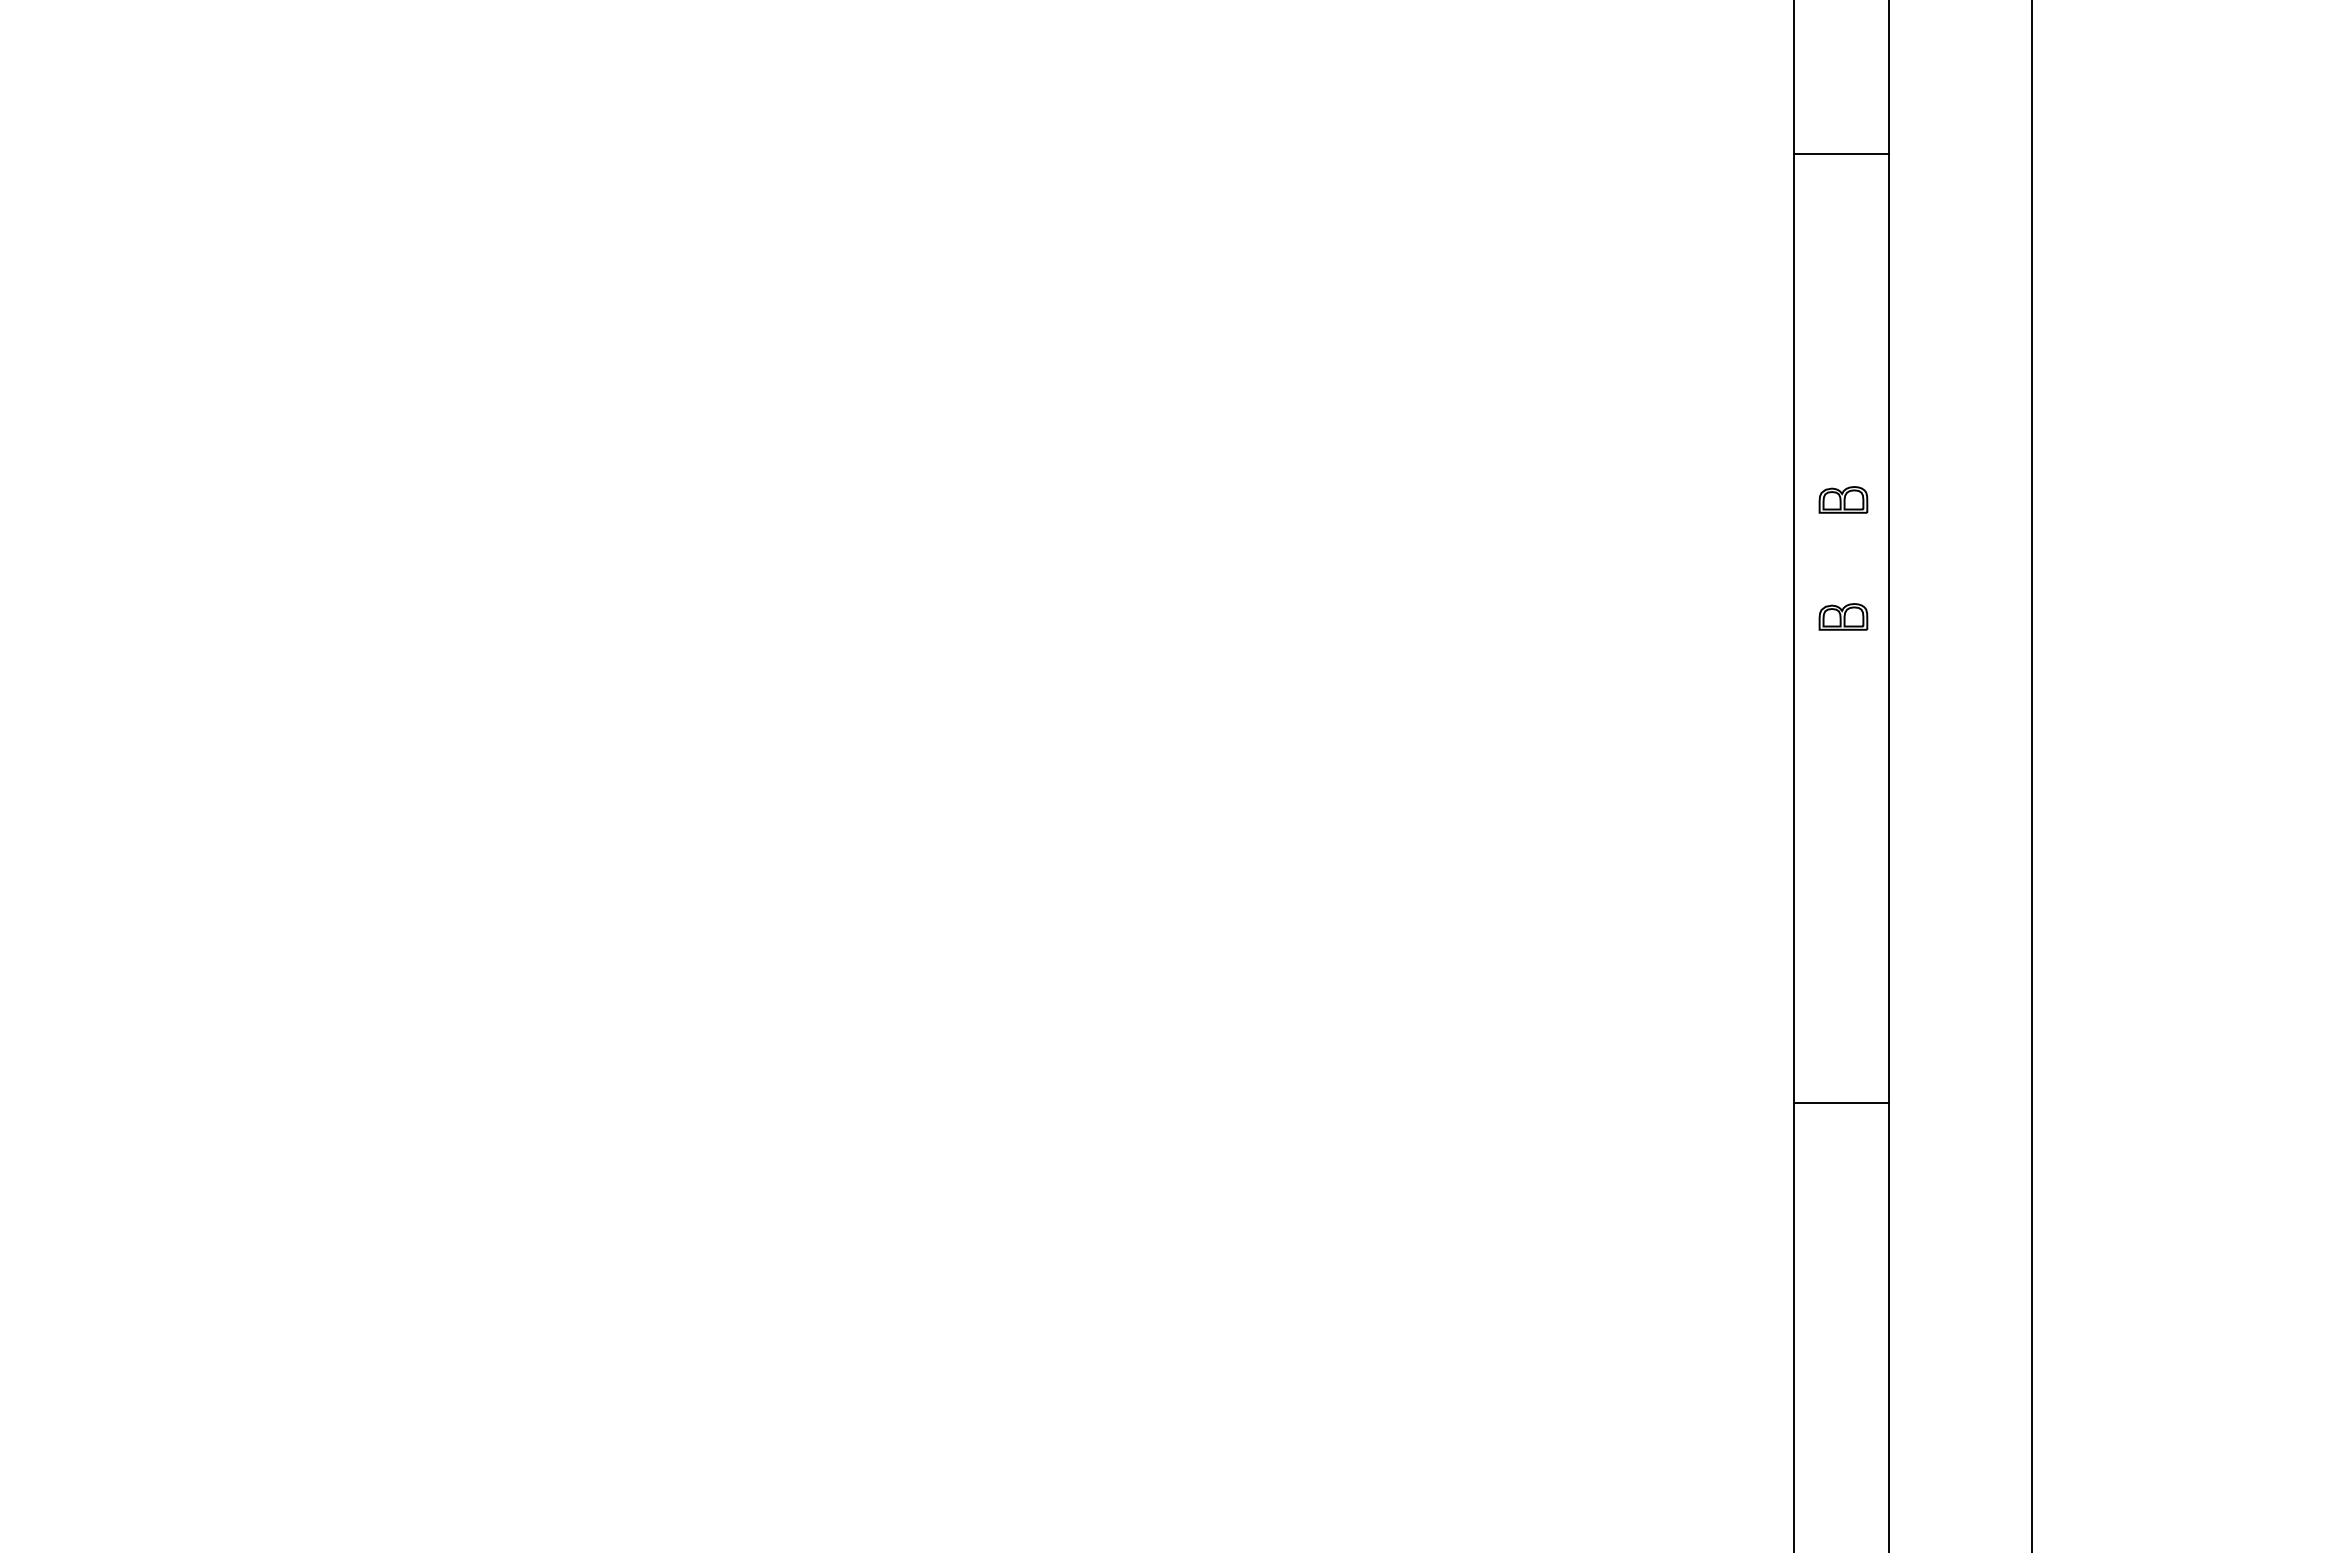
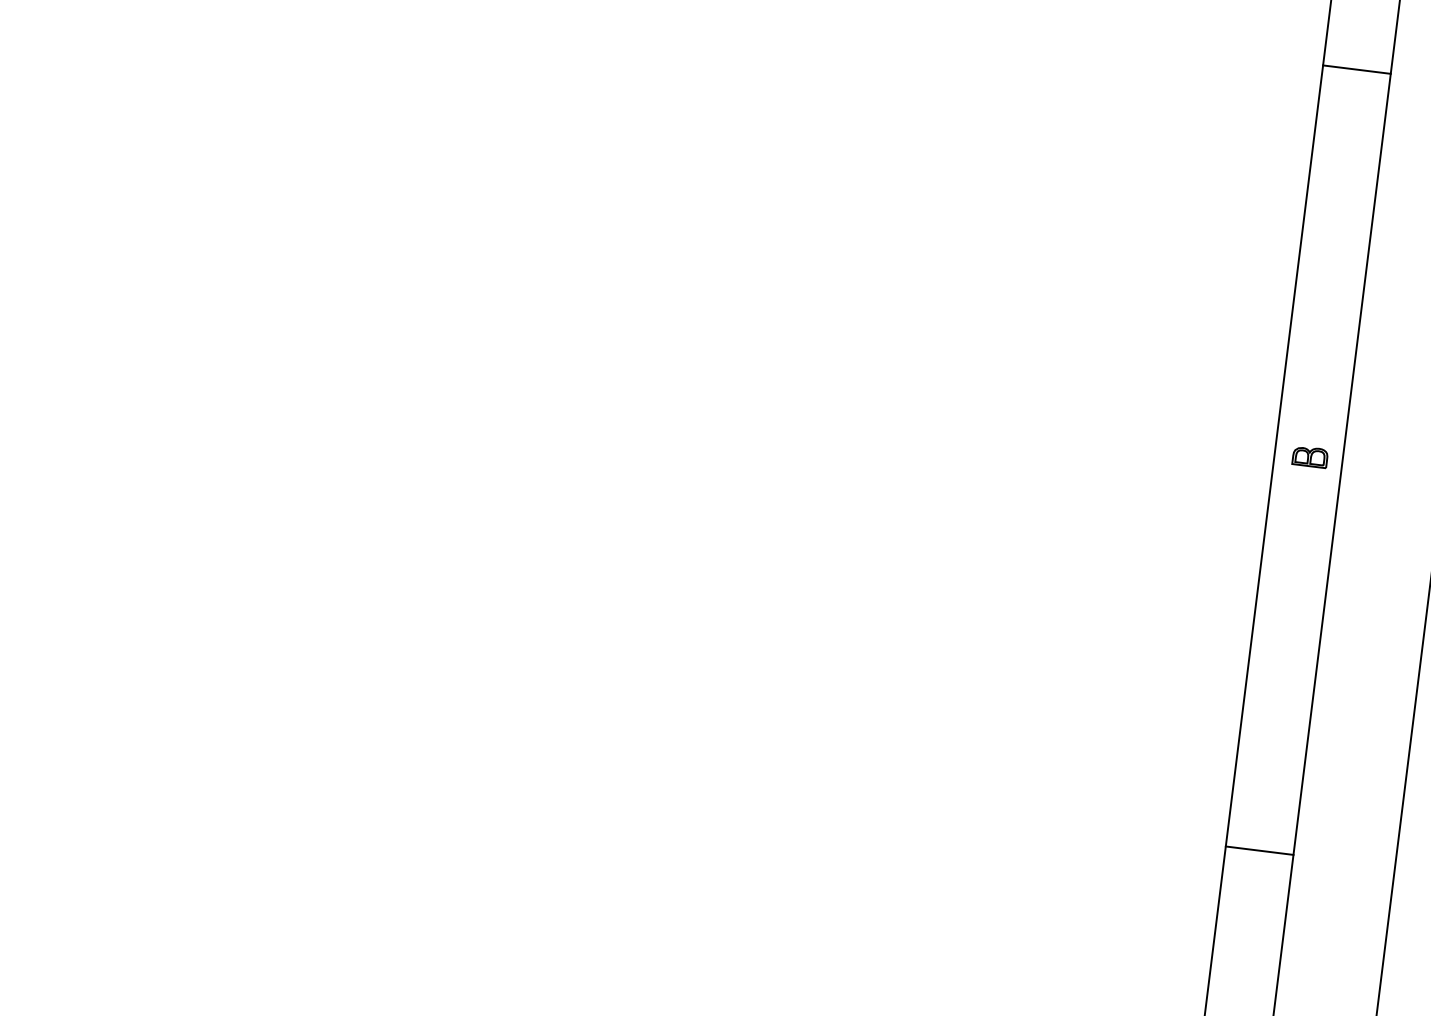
line: (1840, 154) -> (1356, 69), moved
part: (1843, 499) -> (1320, 373), removed
line: (1840, 1102) -> (1259, 850), moved

